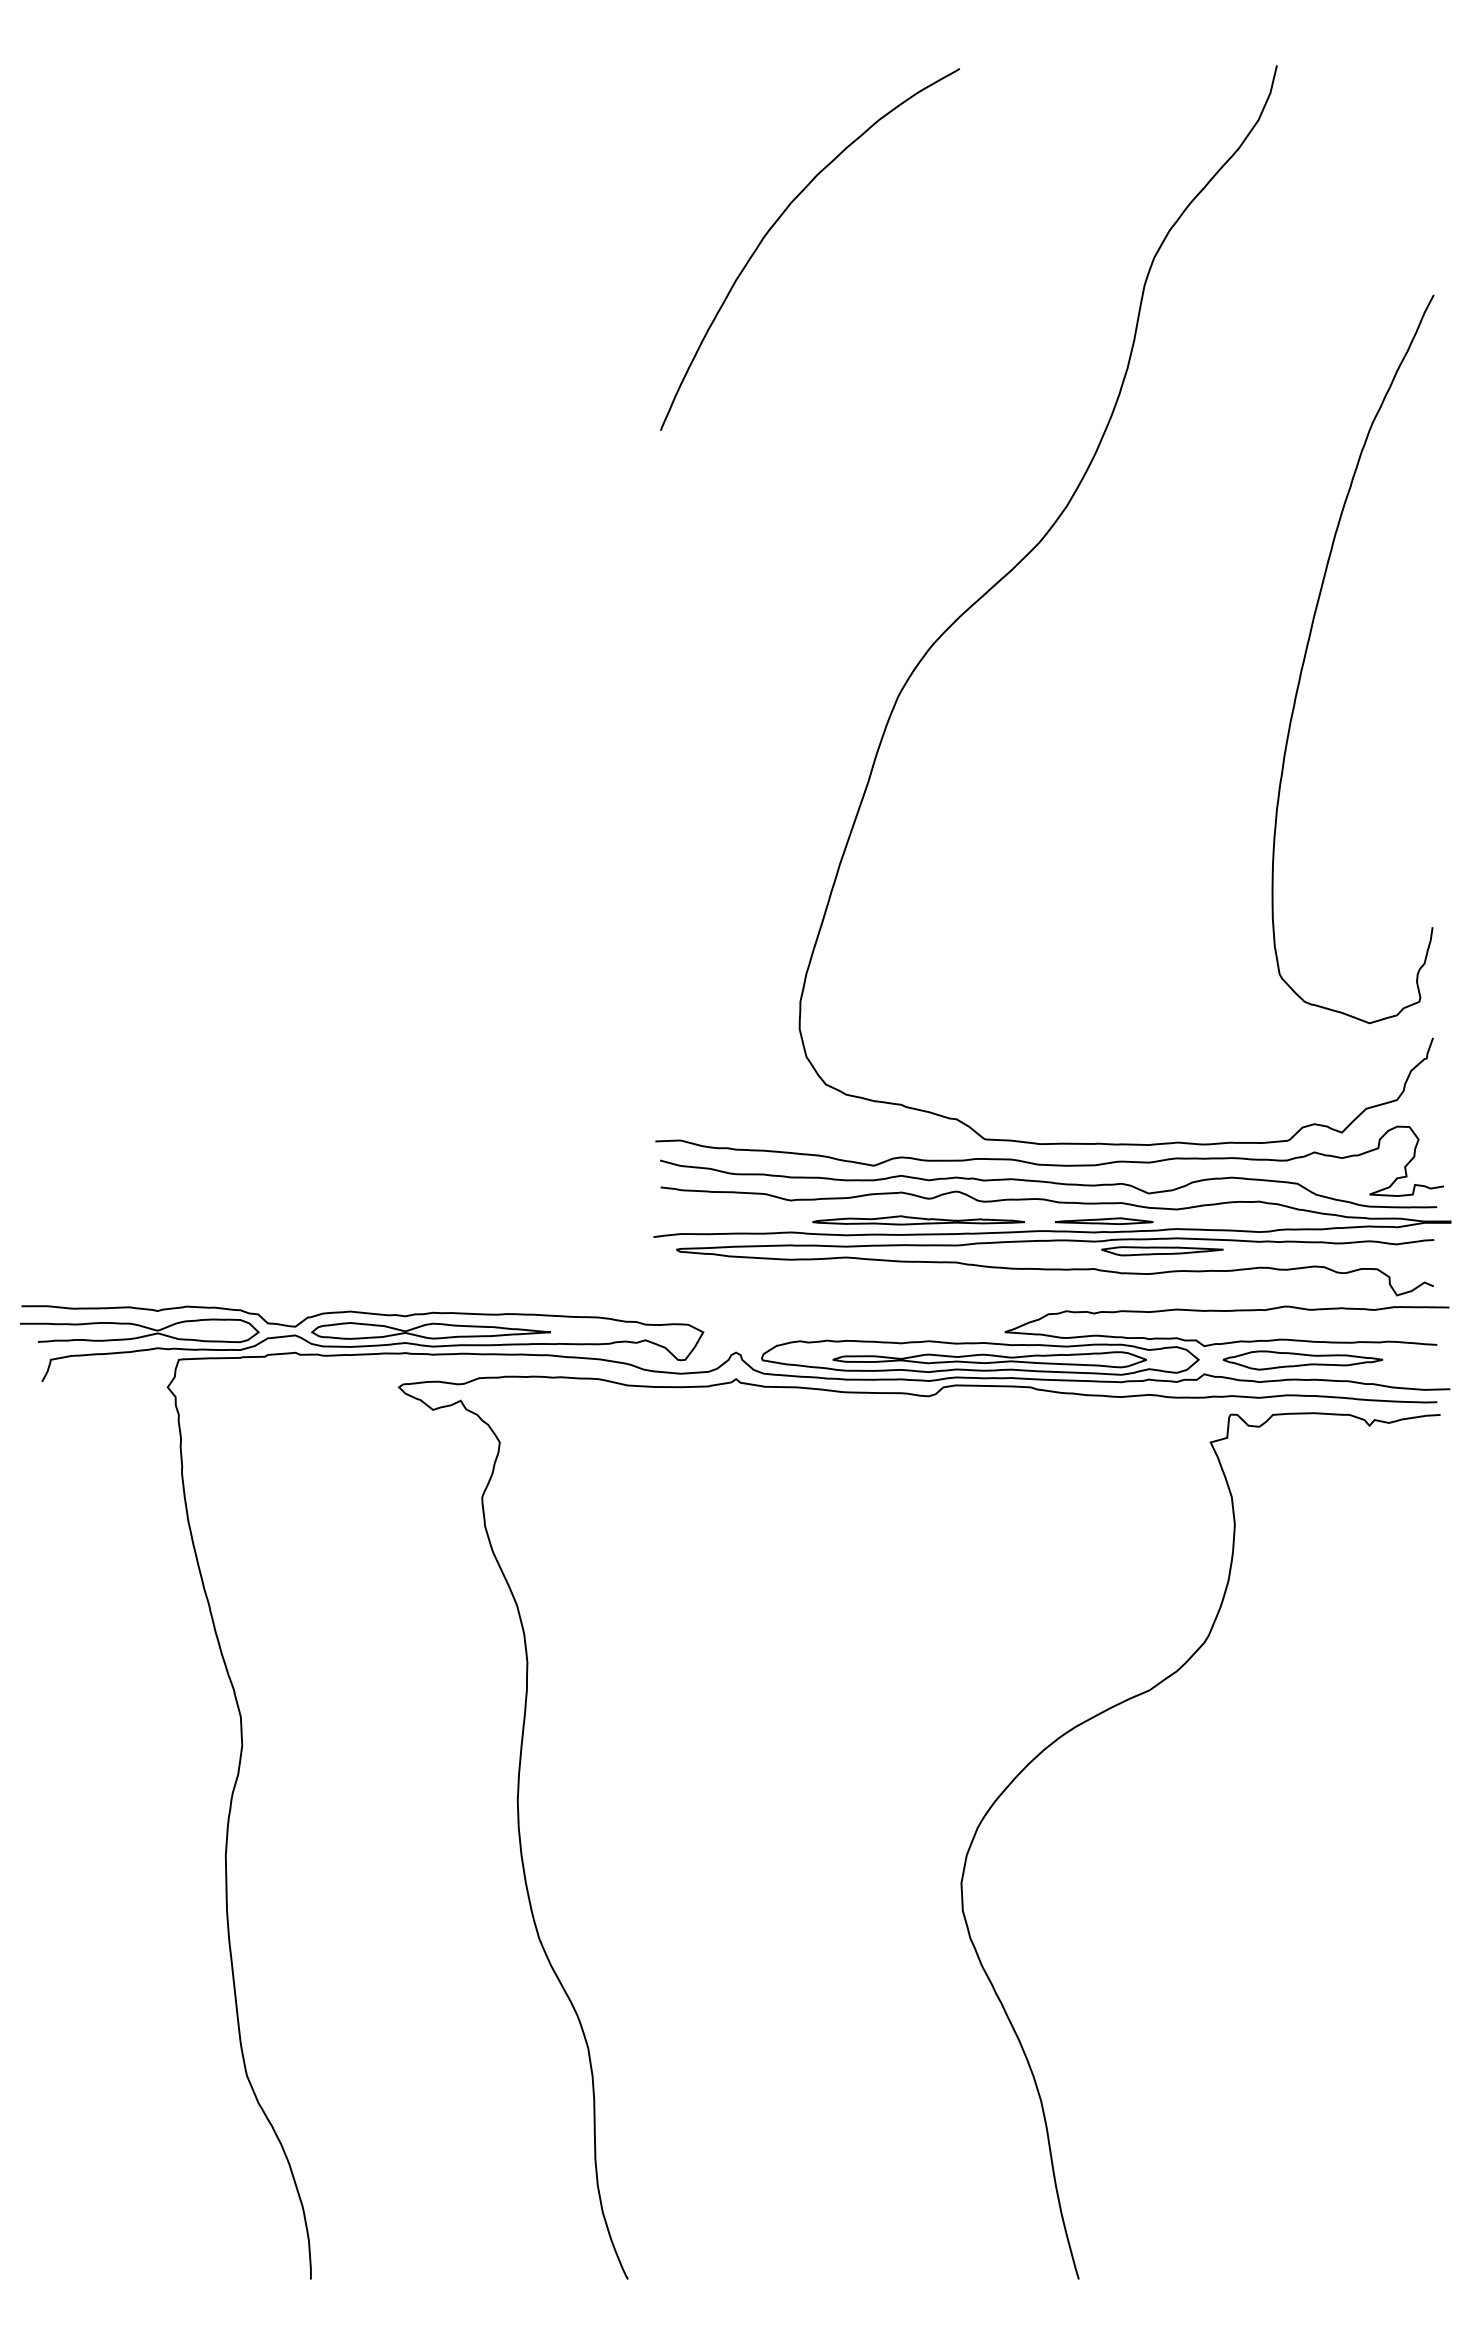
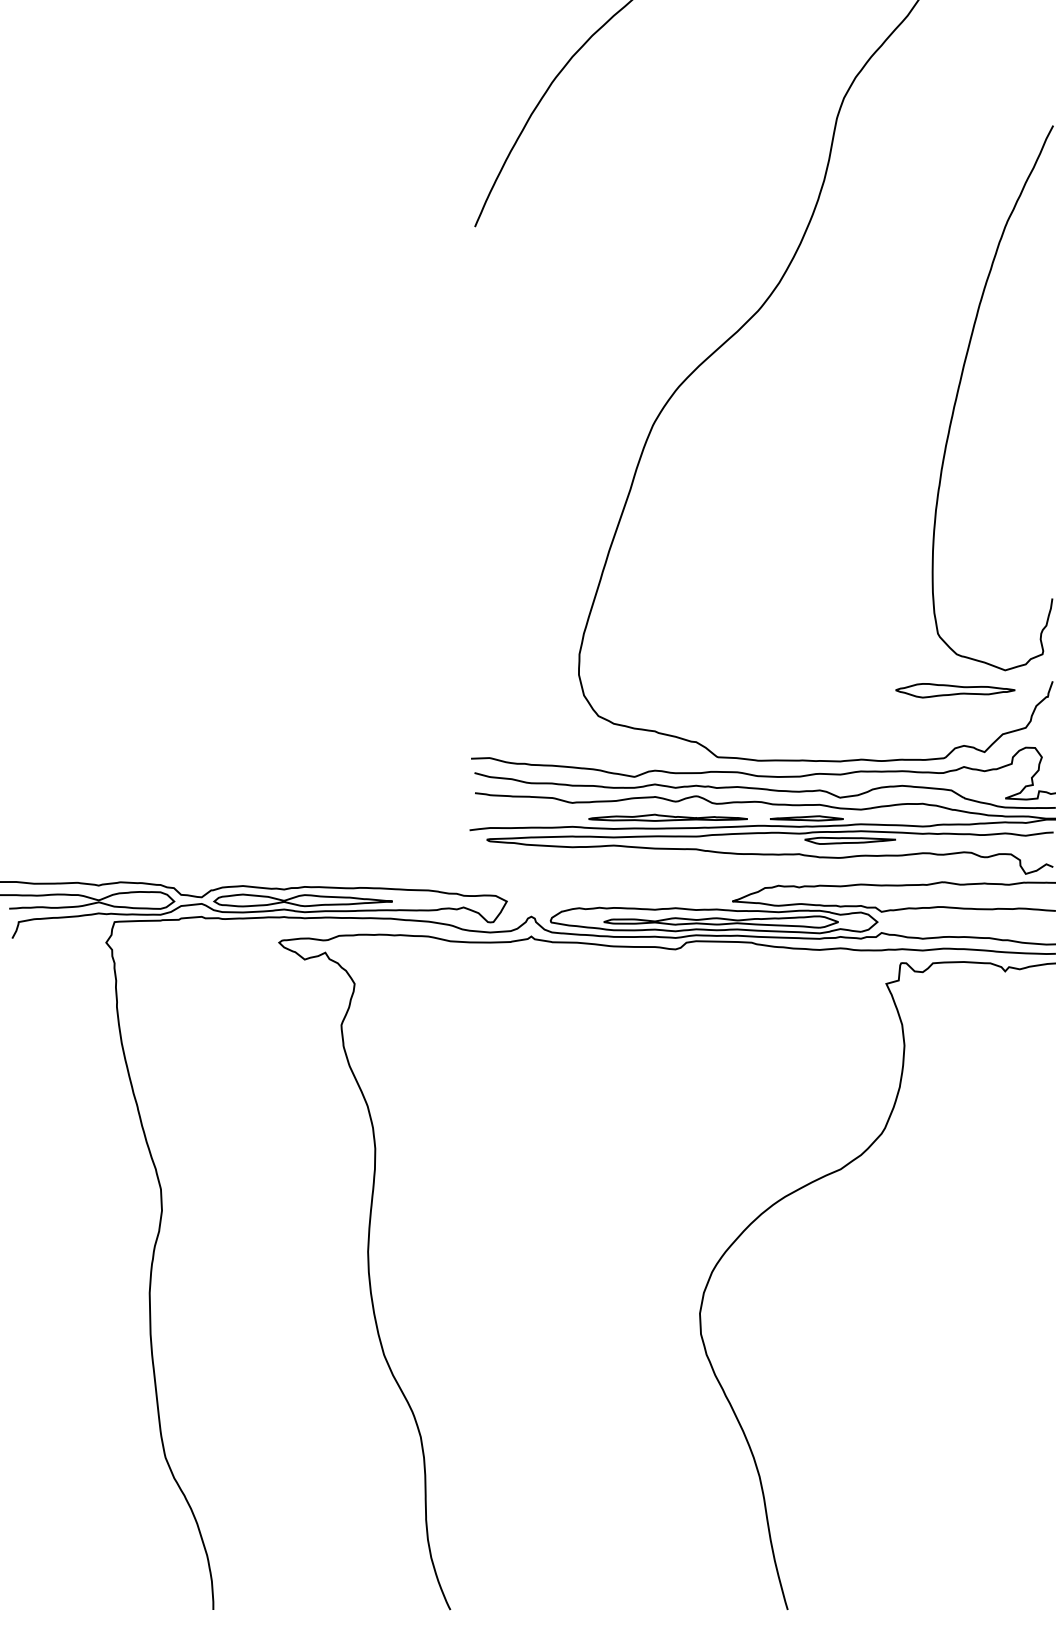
part: (1302, 1360) -> (955, 690), moved

